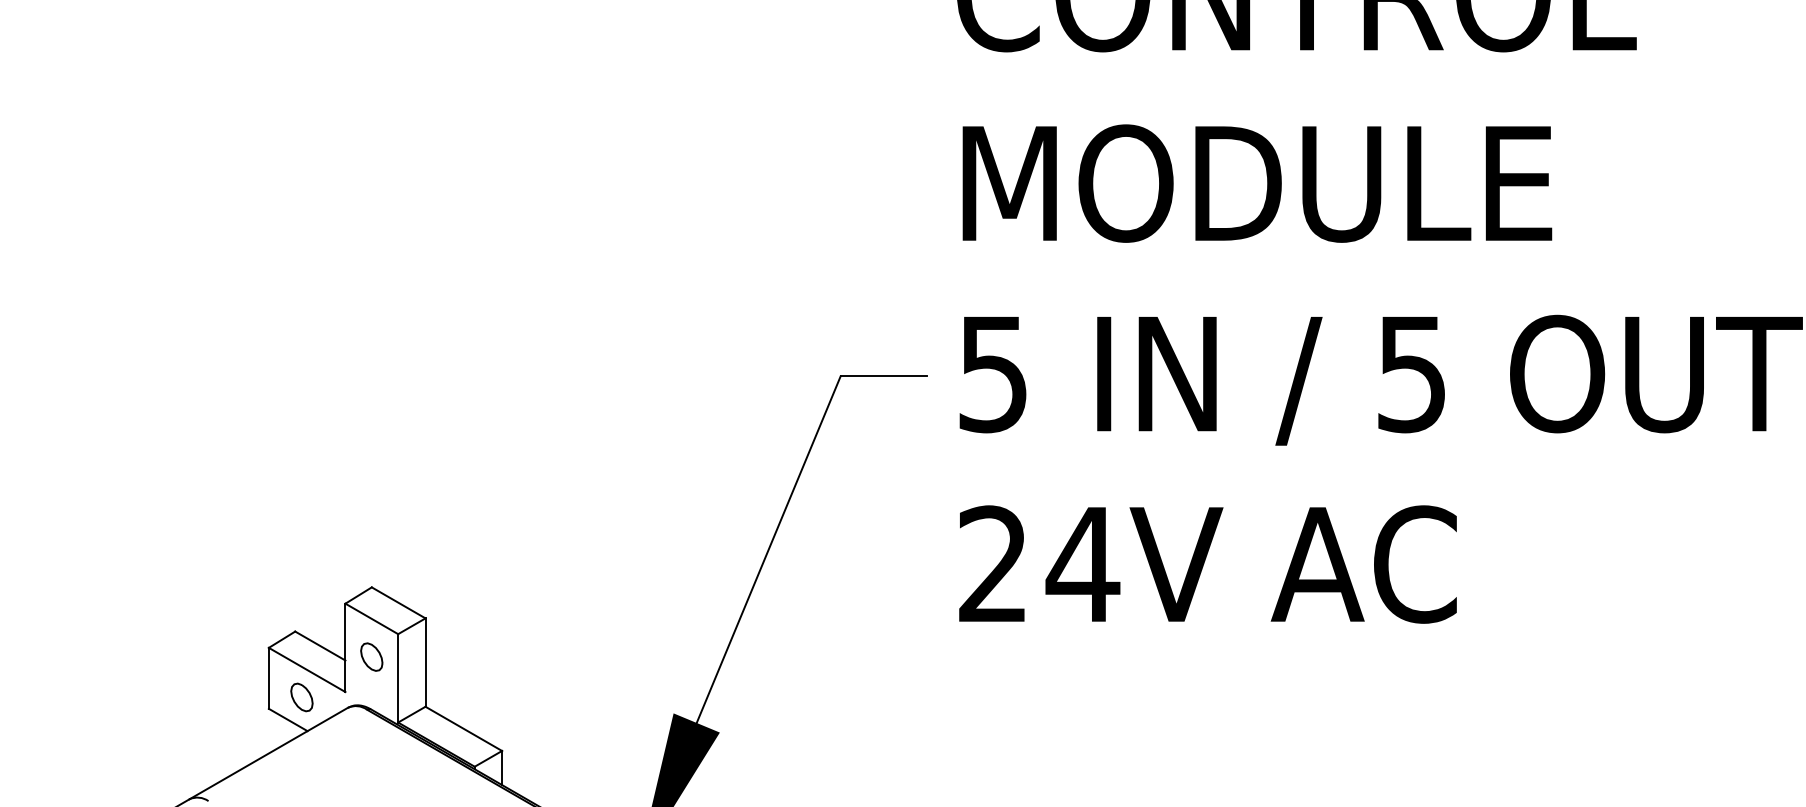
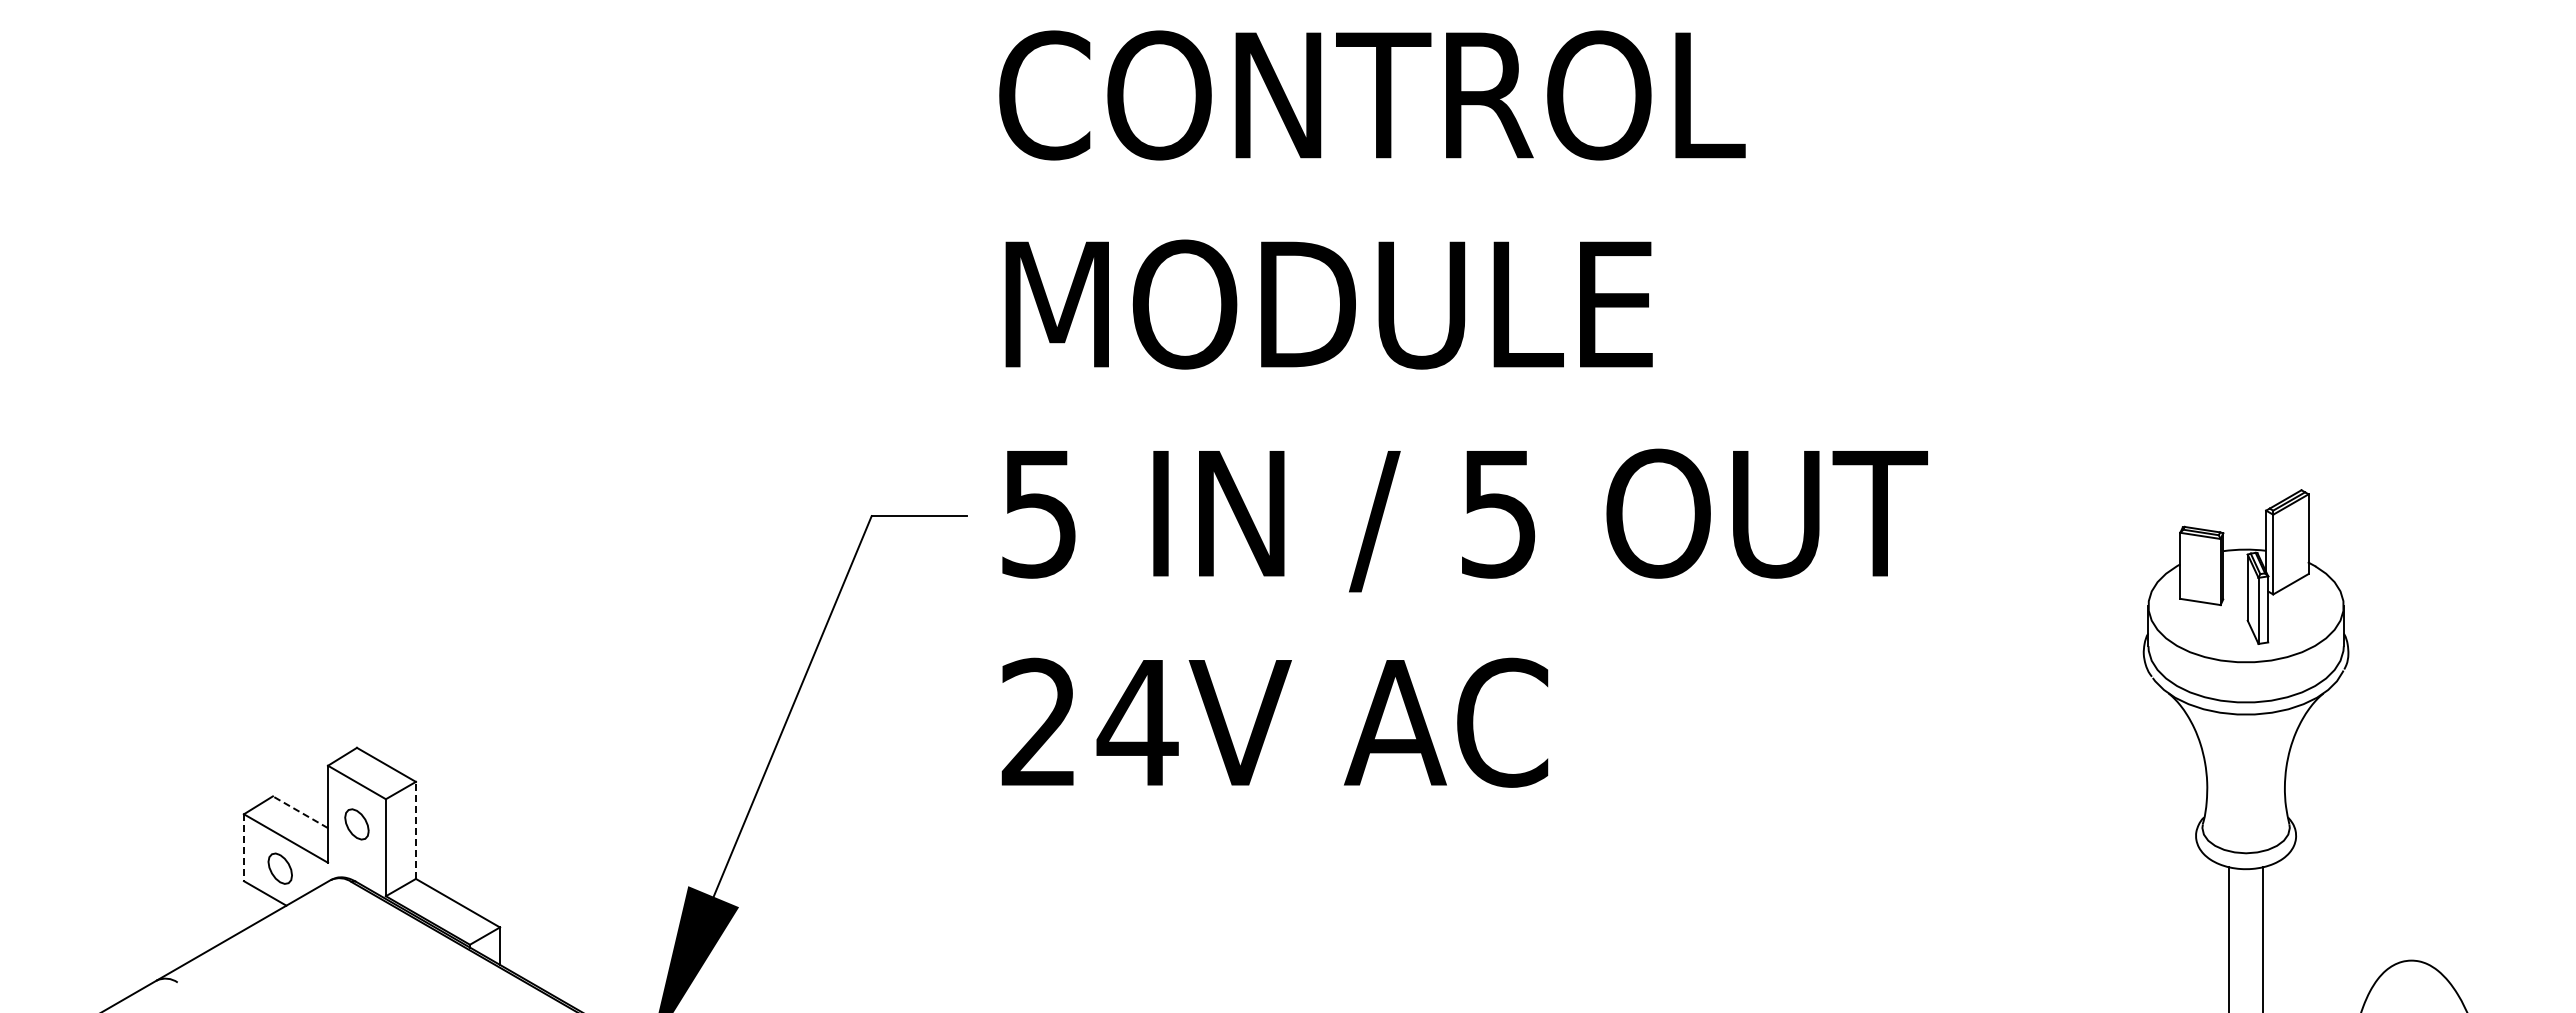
line: (320, 646) -> (300, 812), solid -> dashed
line: (425, 662) -> (415, 830), solid -> dashed
line: (268, 679) -> (243, 848), solid -> dashed

